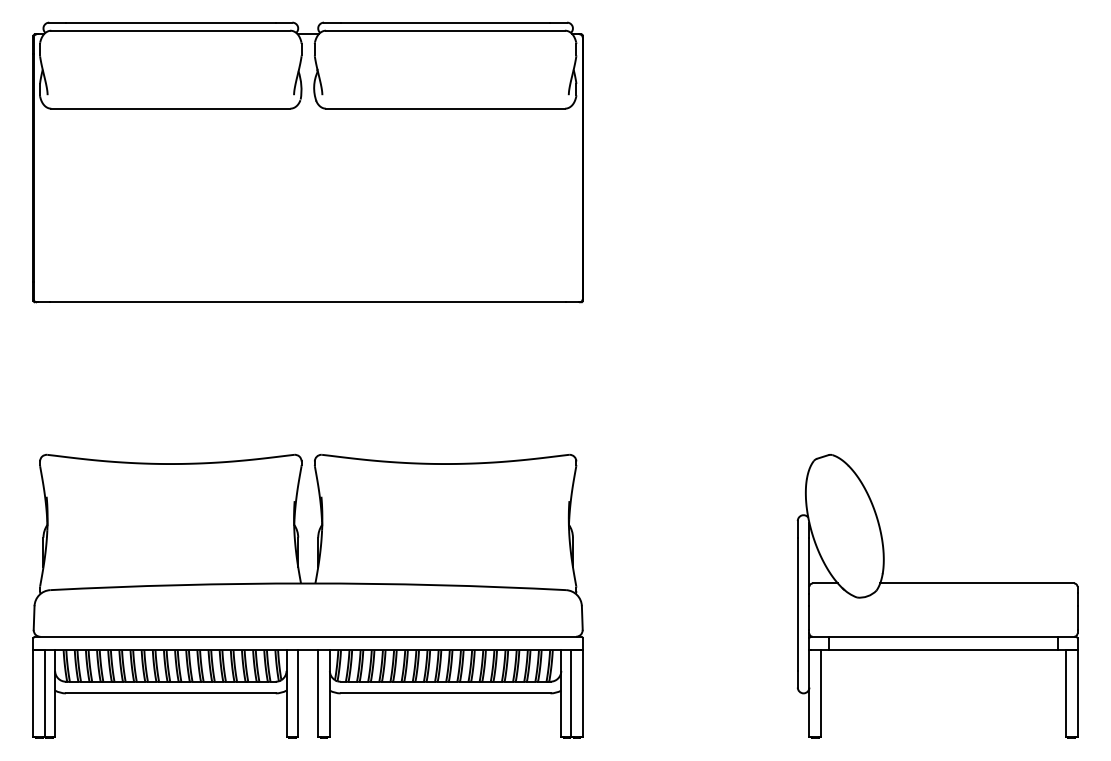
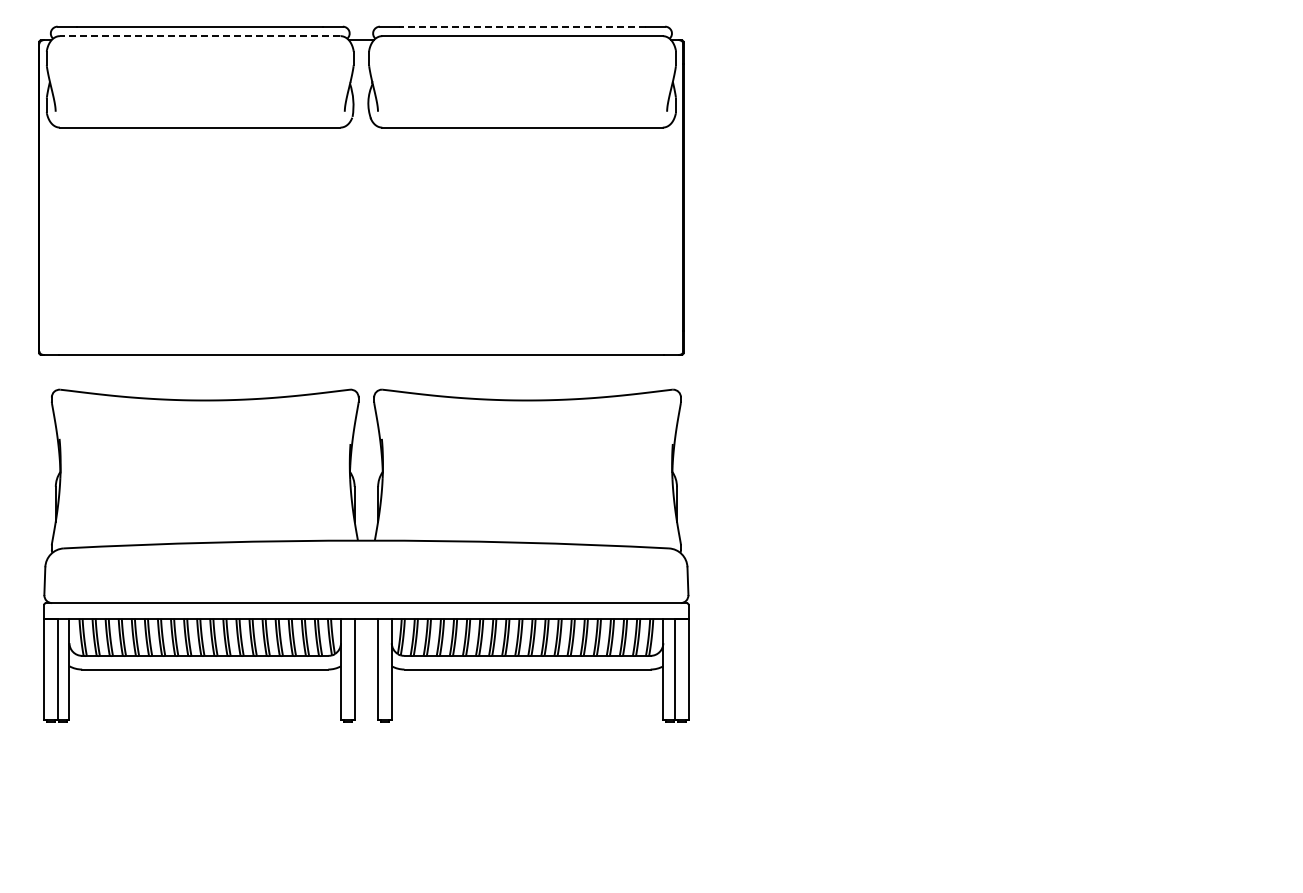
line: (445, 22) -> (522, 26), solid -> dashed
line: (170, 31) -> (199, 36), solid -> dashed
part: (308, 596) -> (366, 555), moved
part: (937, 596) -> (1099, 699), removed

